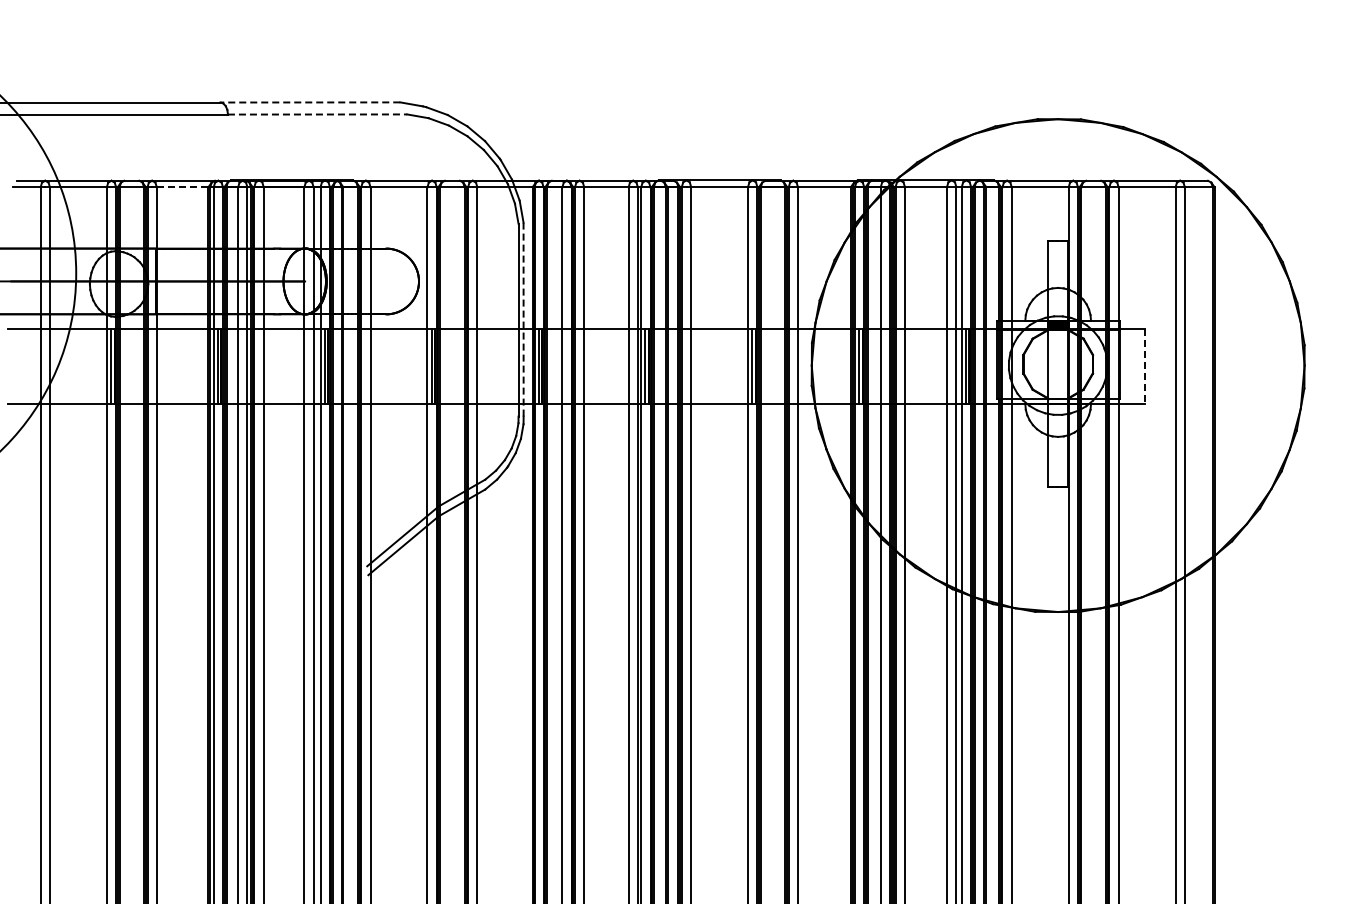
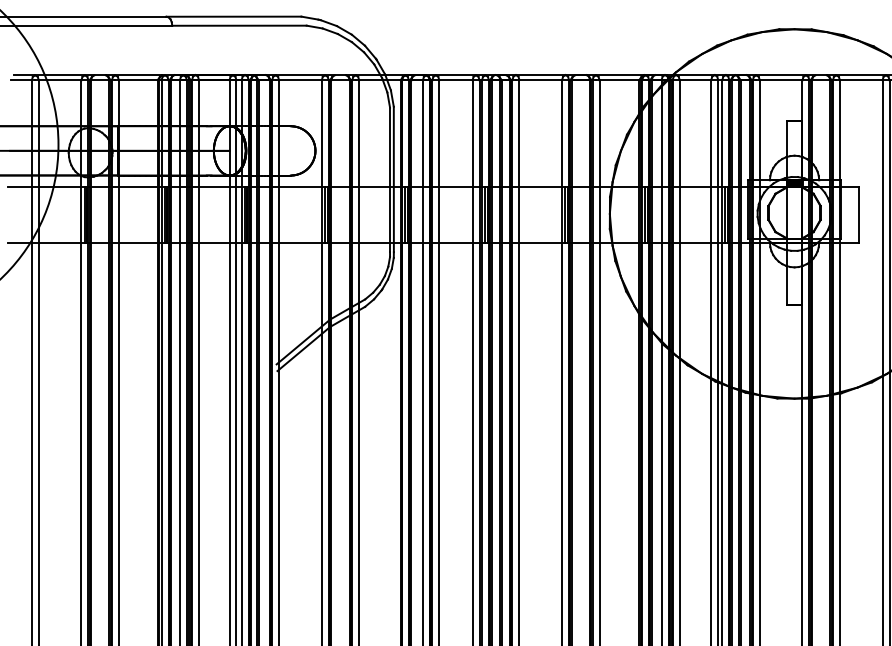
line: (310, 102) -> (234, 16), dashed -> solid
line: (317, 114) -> (239, 25), dashed -> solid
line: (182, 187) -> (138, 80), dashed -> solid
line: (523, 319) -> (393, 179), dashed -> solid
line: (1144, 366) -> (859, 214), dashed -> solid

